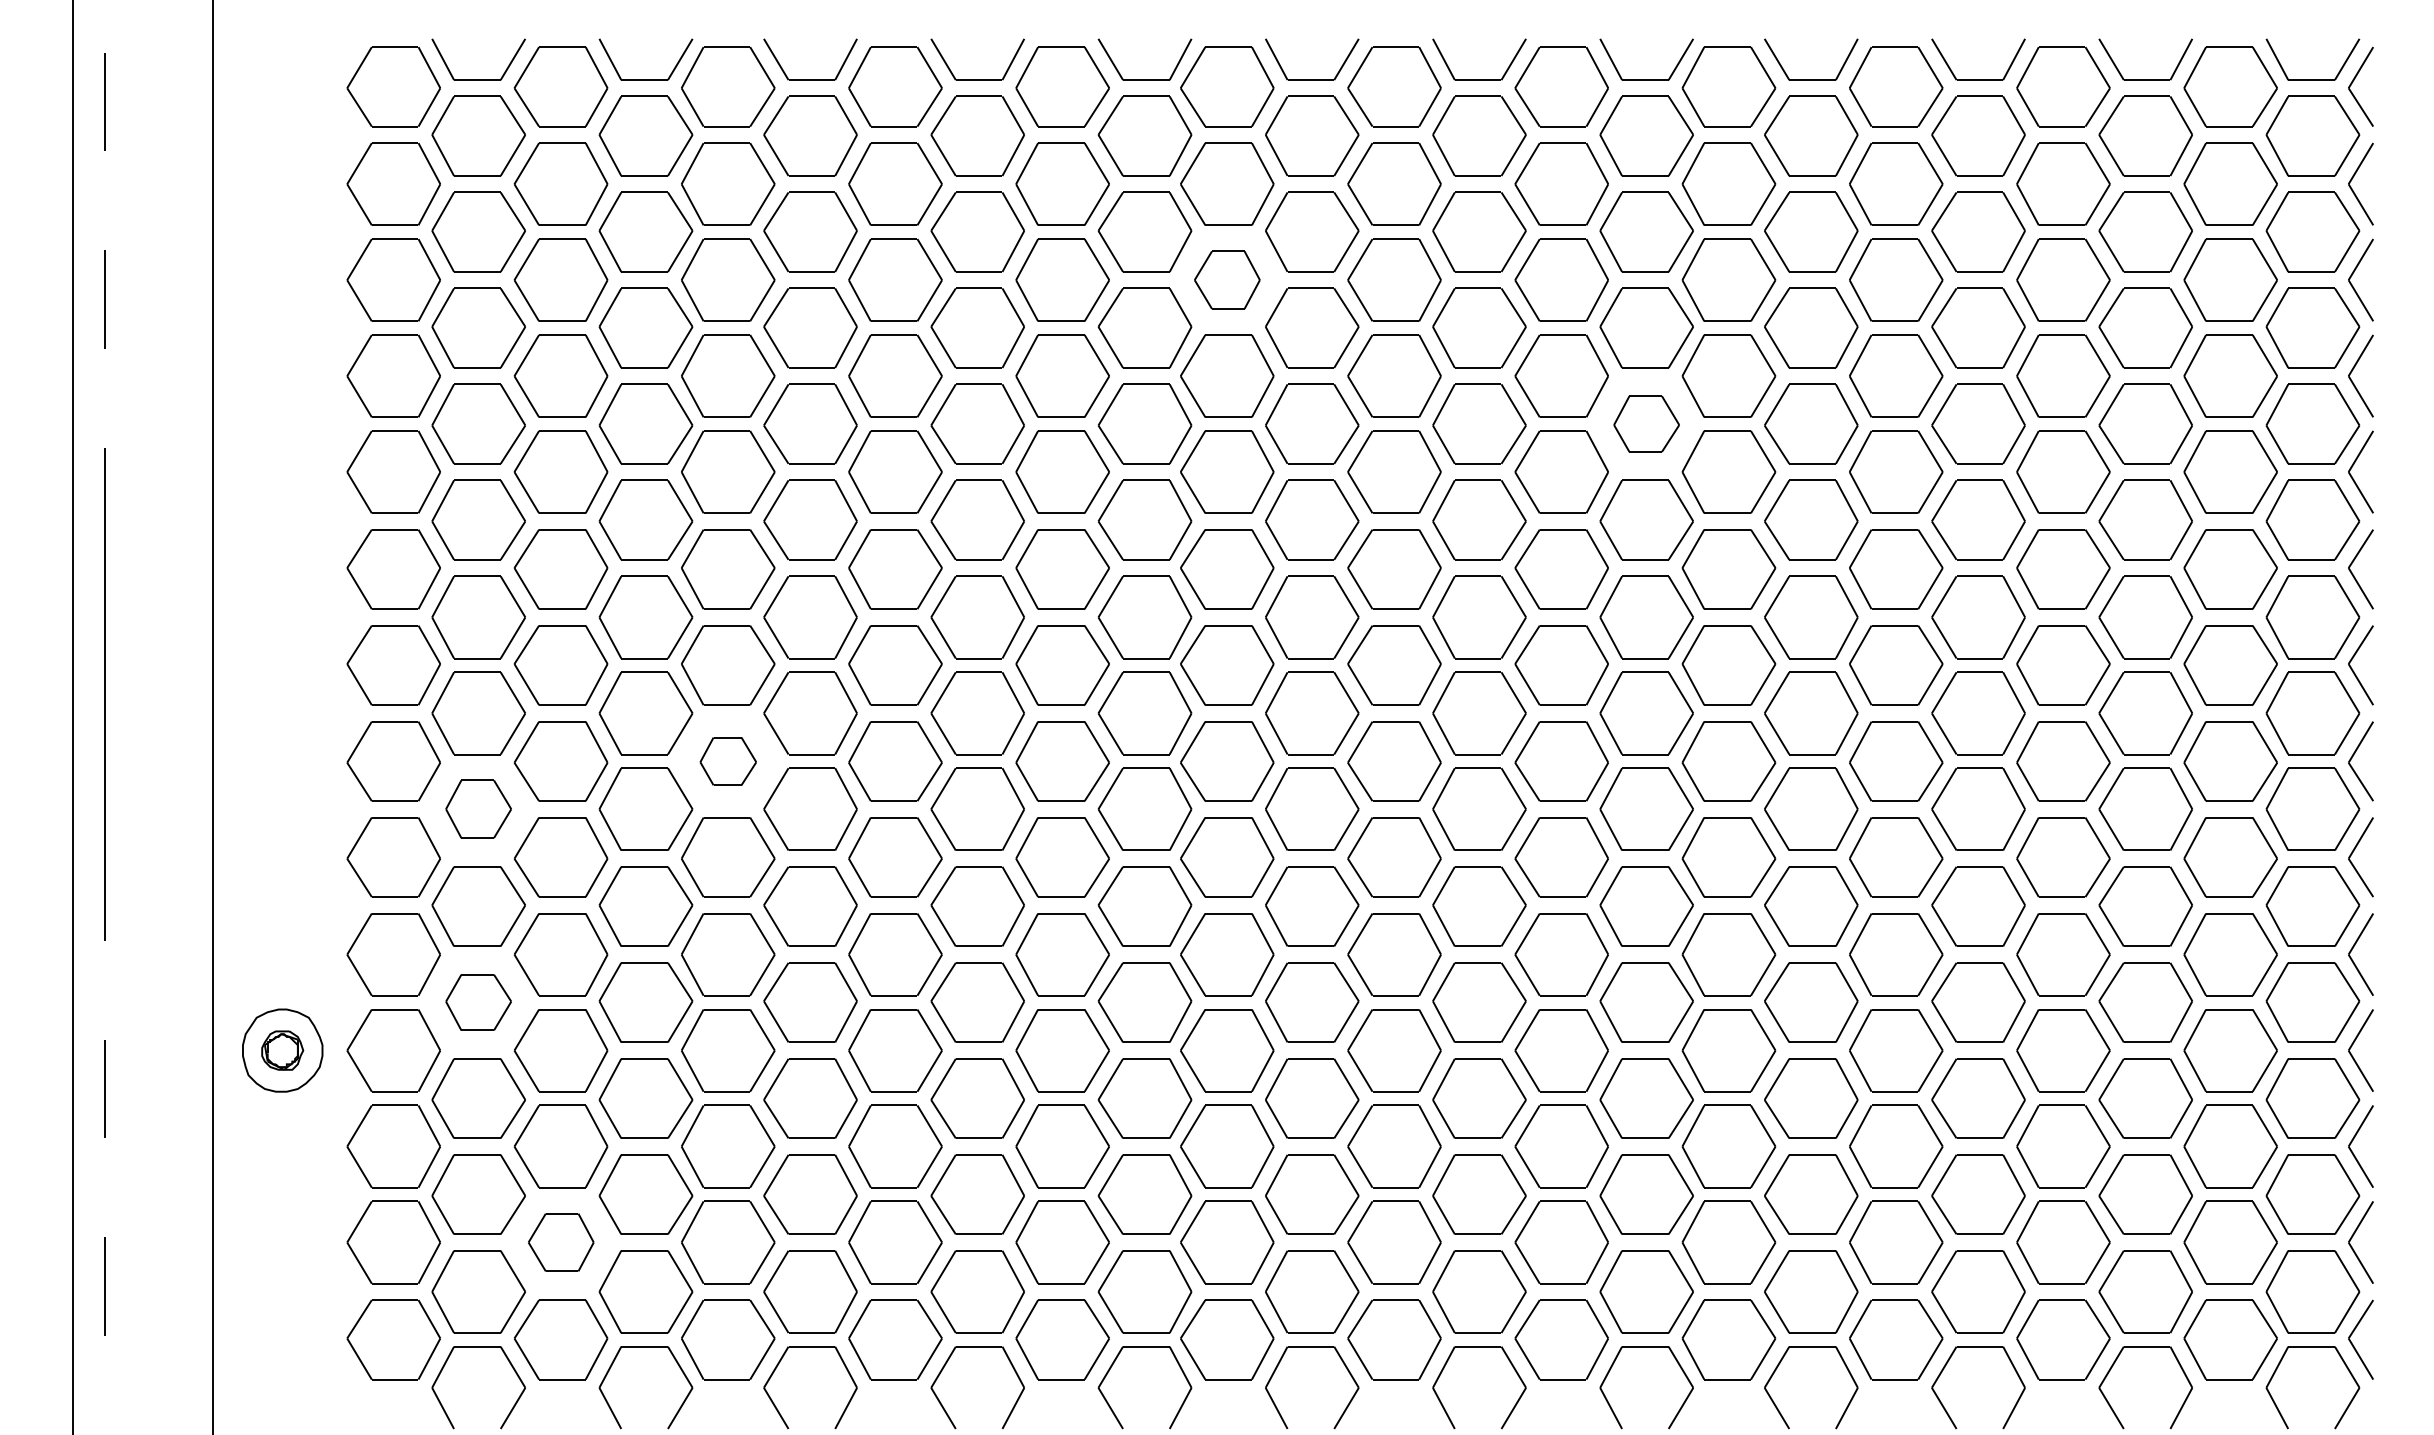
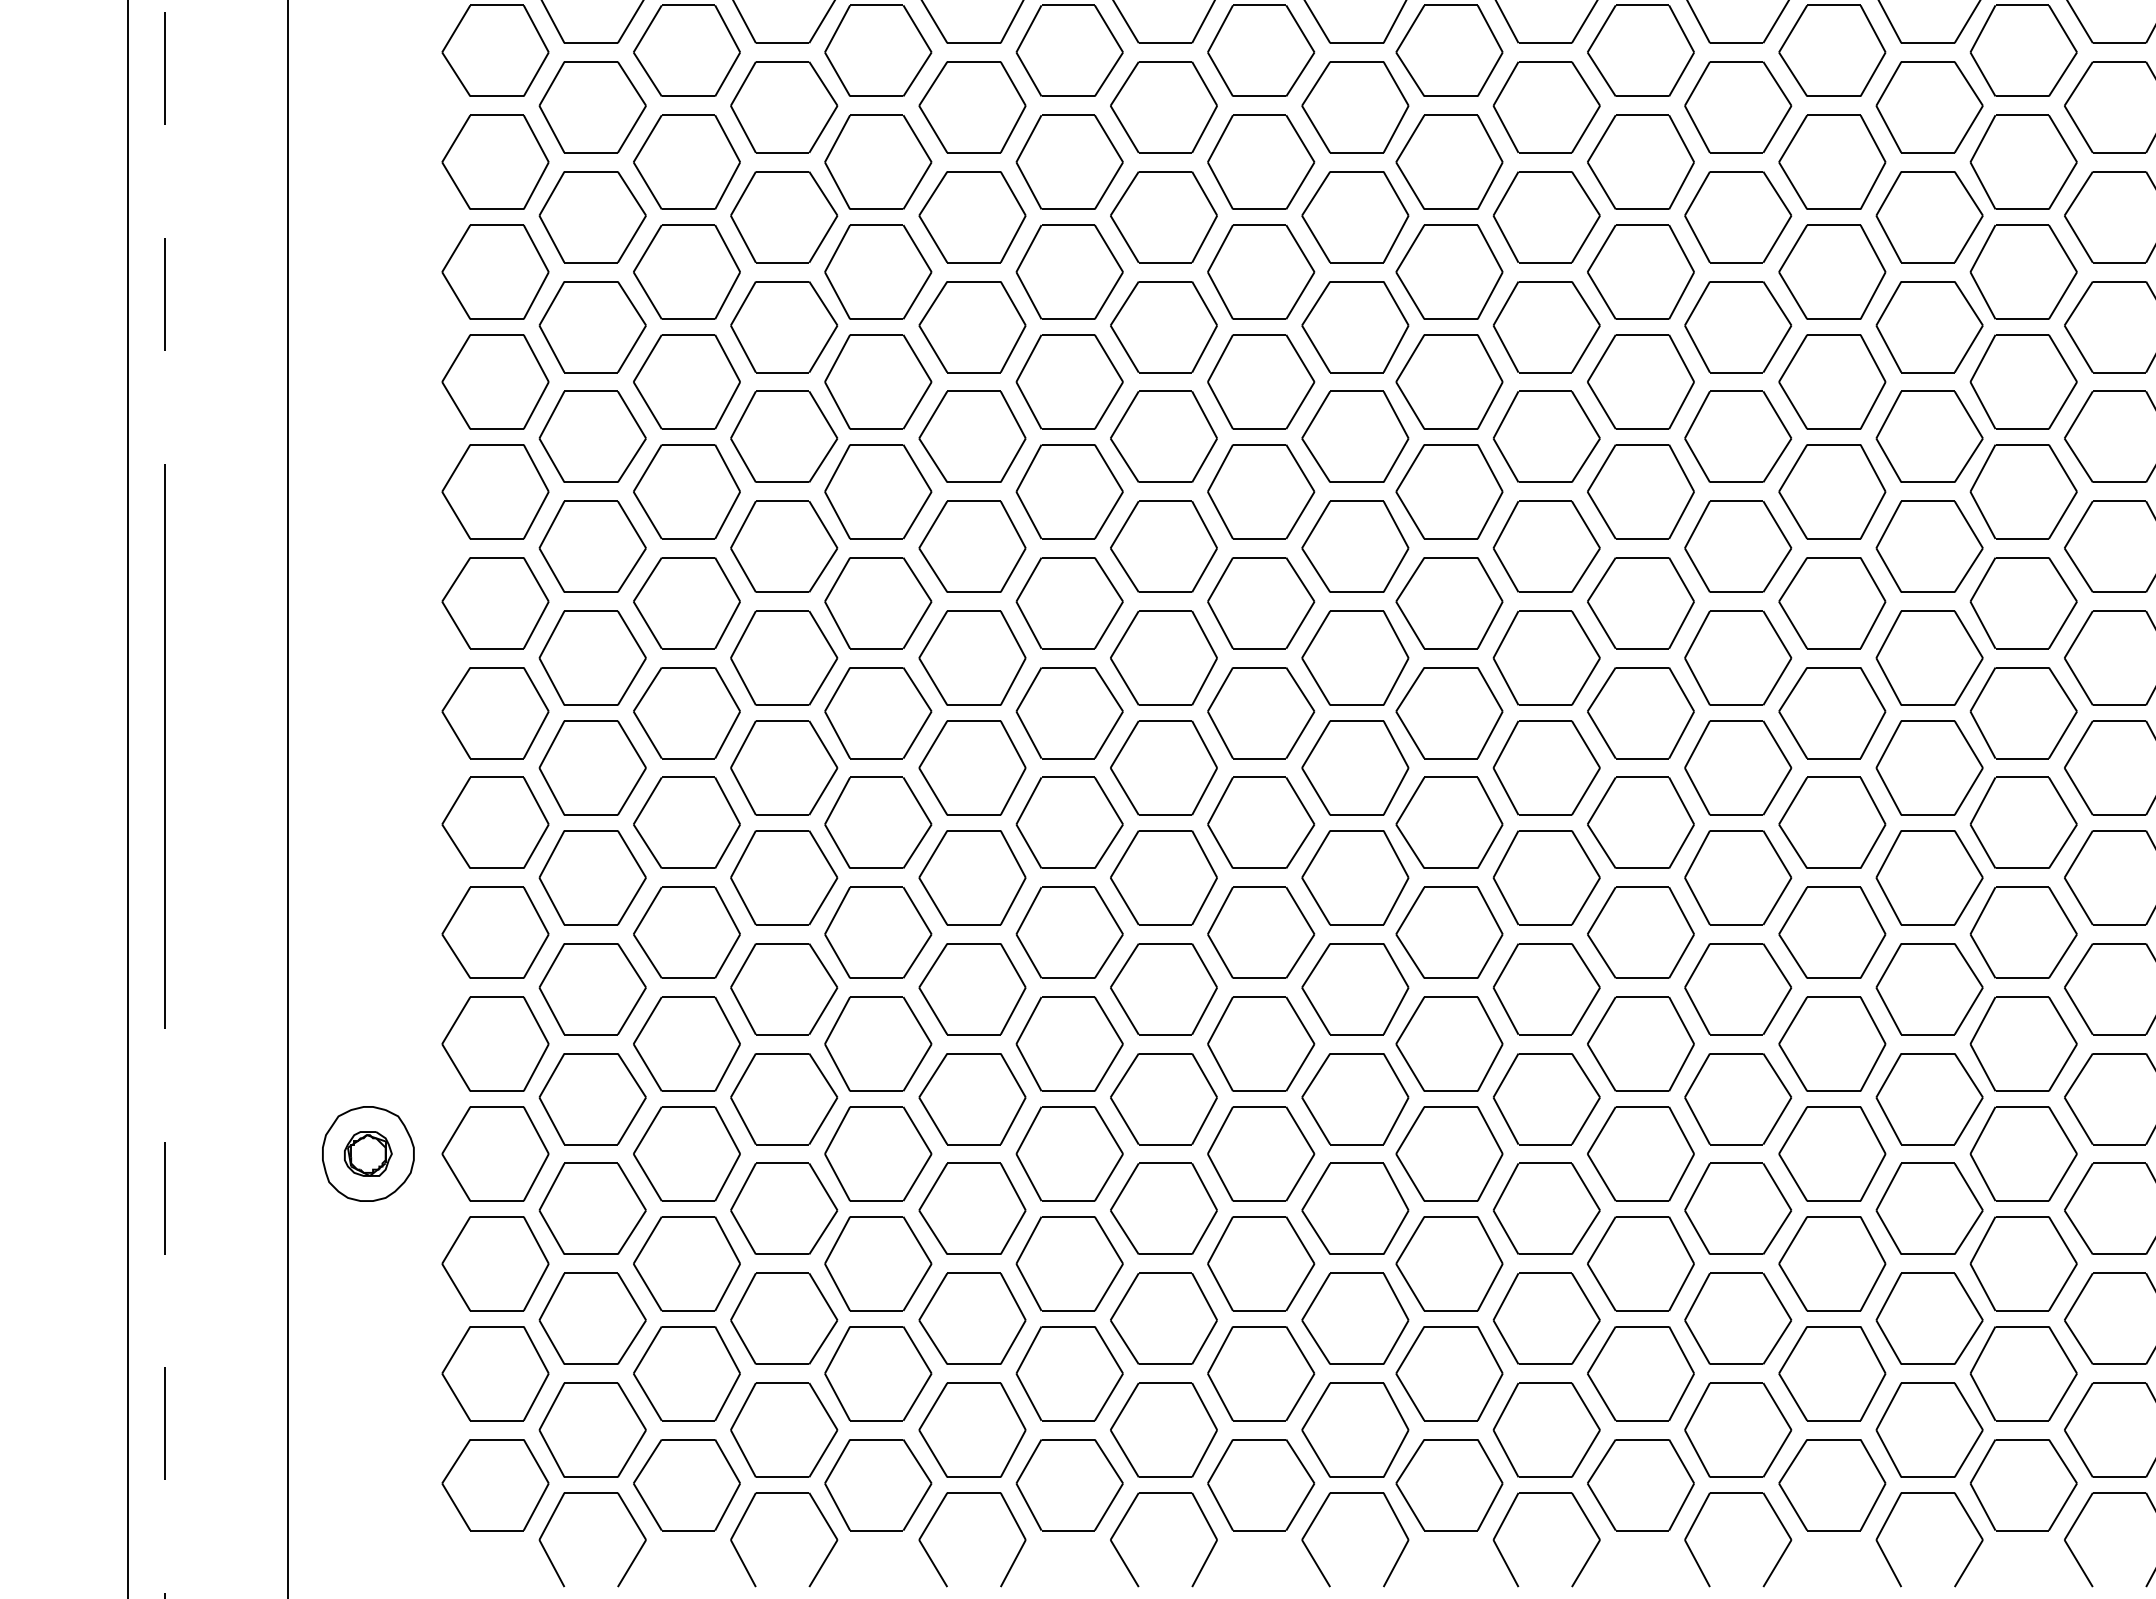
part: (1227, 279) -> (1449, 271), size x1.43
part: (1646, 423) -> (1929, 436), size x1.43
part: (728, 761) -> (878, 823), size x1.67
part: (478, 808) -> (592, 876), size x1.43
part: (478, 1002) -> (592, 1098), size x1.43
part: (561, 1242) -> (687, 1373), size x1.43

